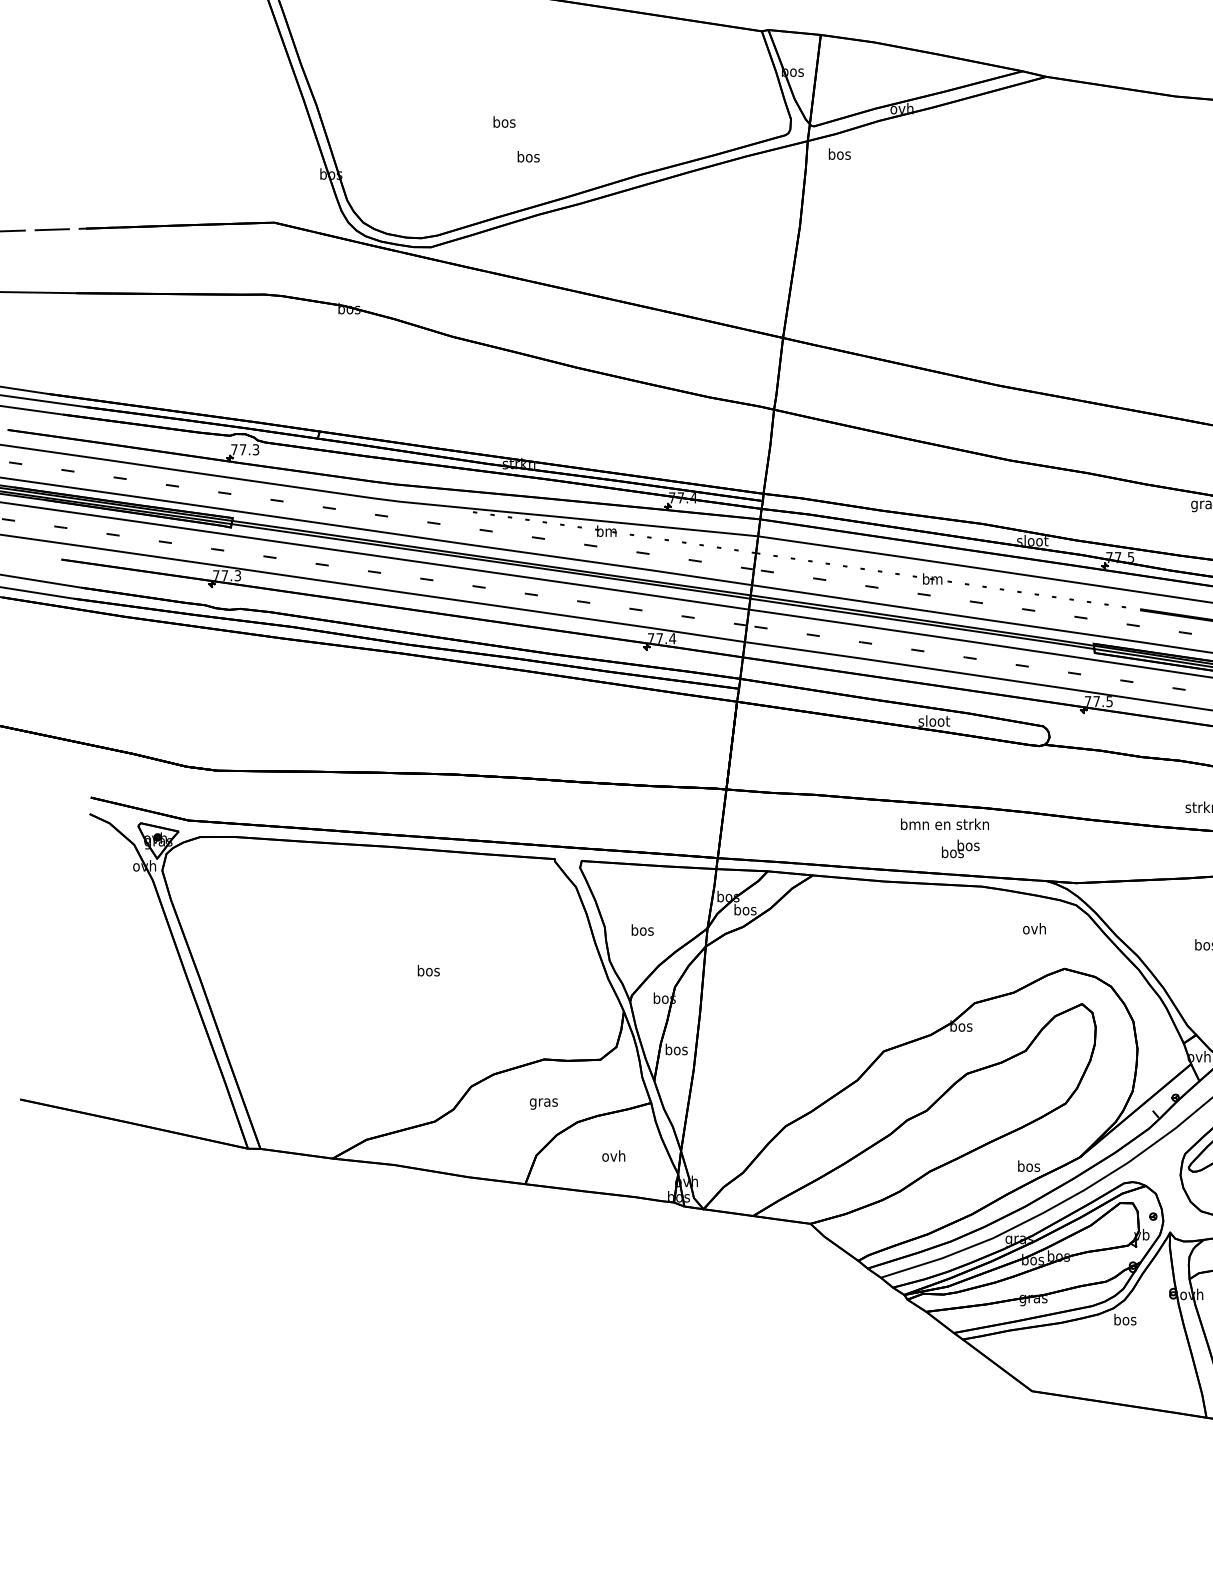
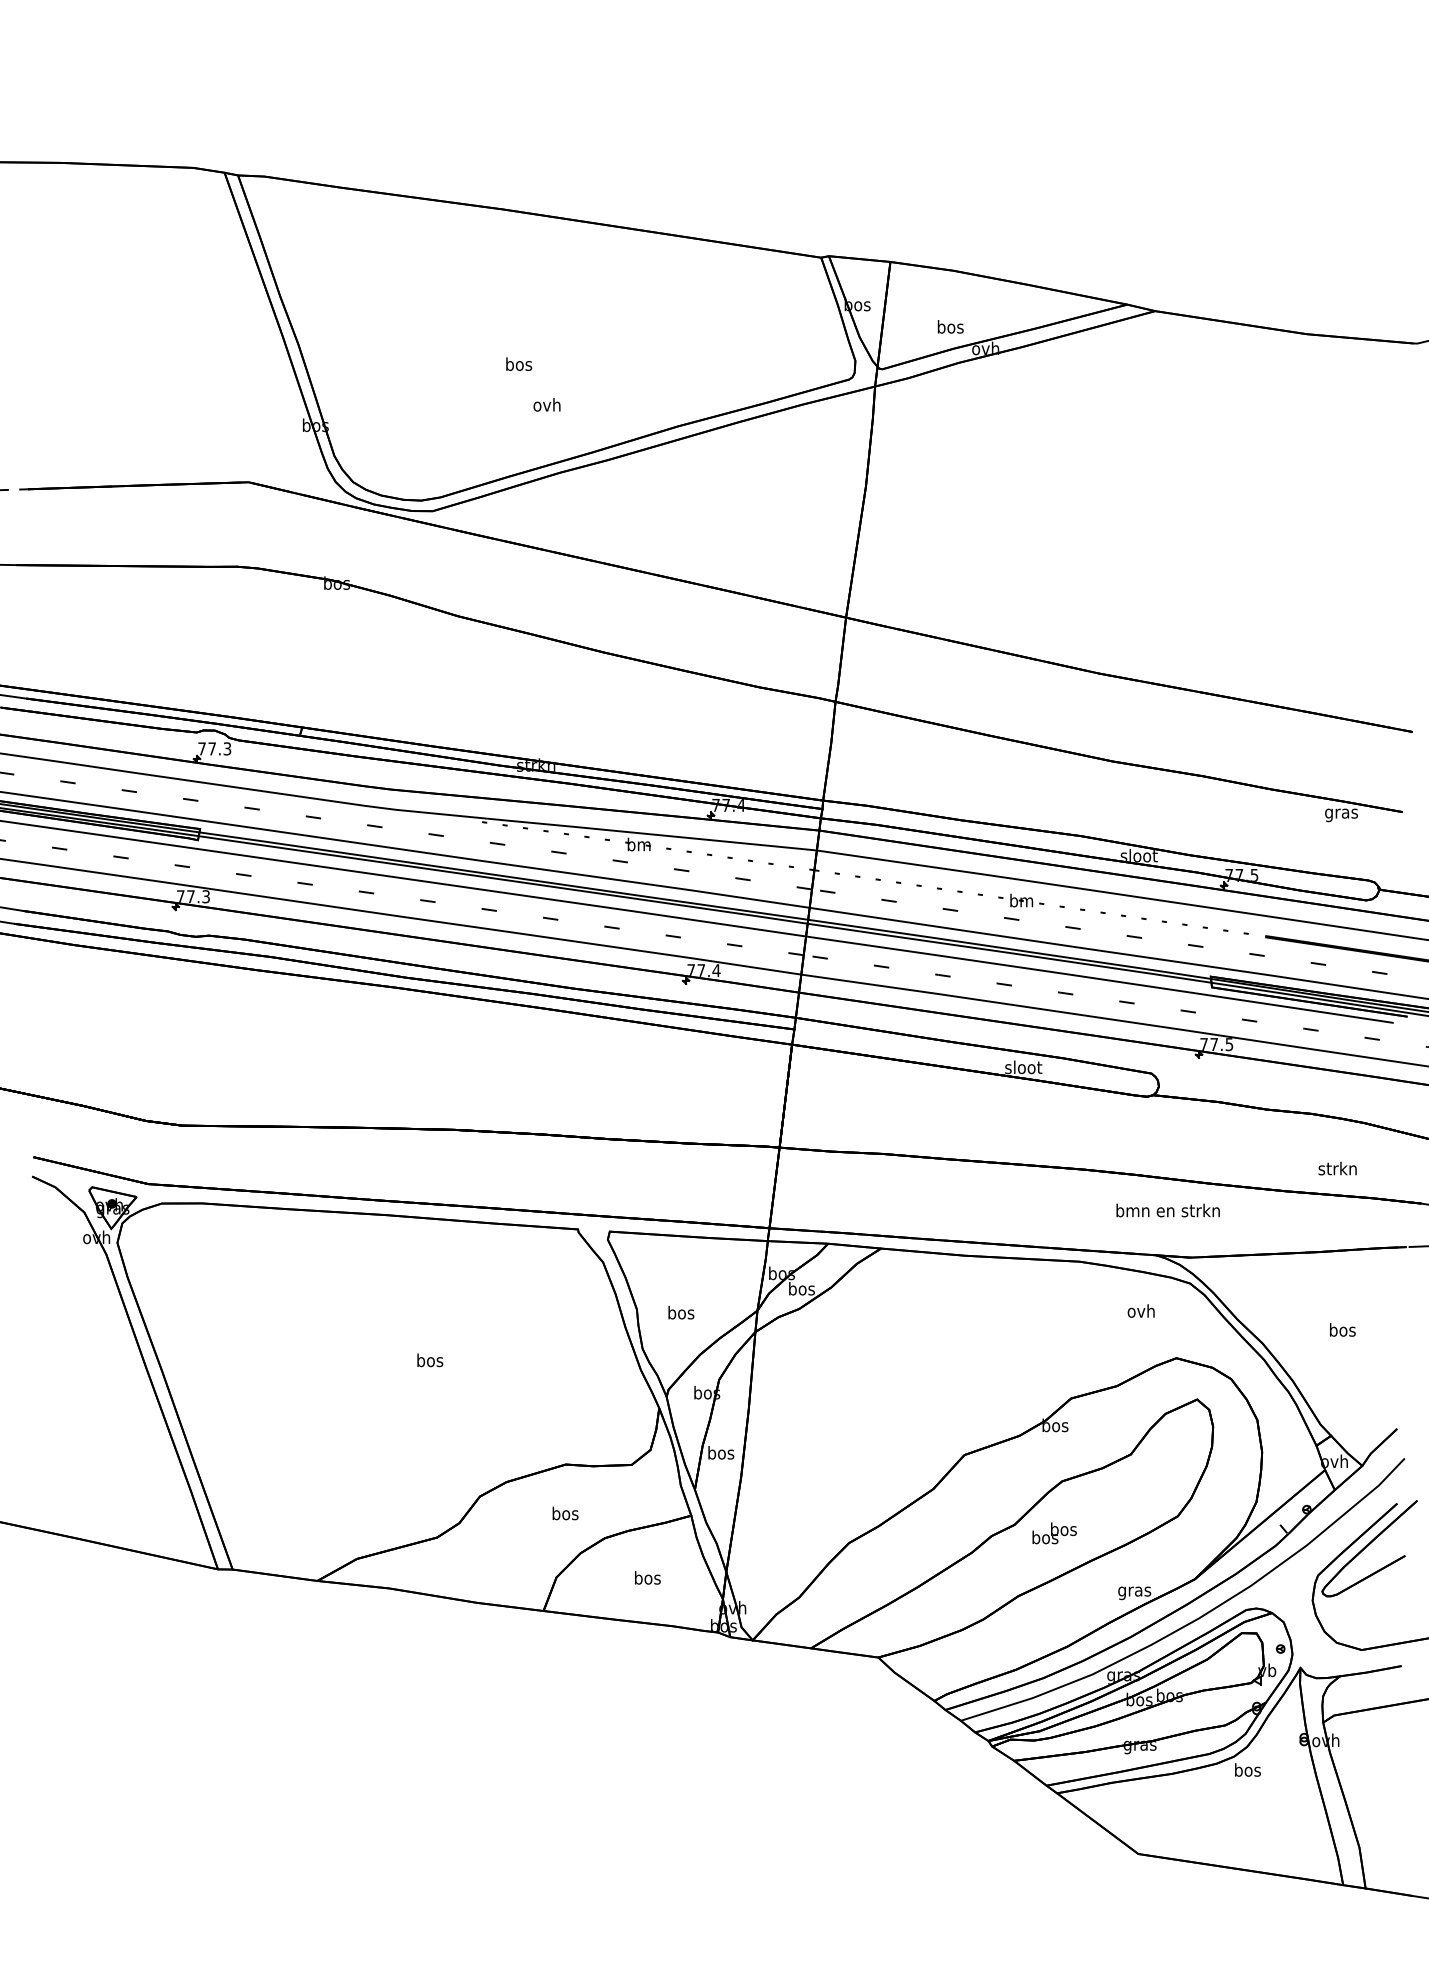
text: (839, 153) -> (950, 326), moved
text: (527, 156) -> (546, 404), bos -> ovh
text: (944, 824) -> (1167, 1210), moved
text: (960, 848) -> (1054, 1533), moved
text: (543, 1101) -> (564, 1514), gras -> bos
text: (613, 1155) -> (646, 1577), ovh -> bos
text: (1028, 1167) -> (1134, 1591), bos -> gras

